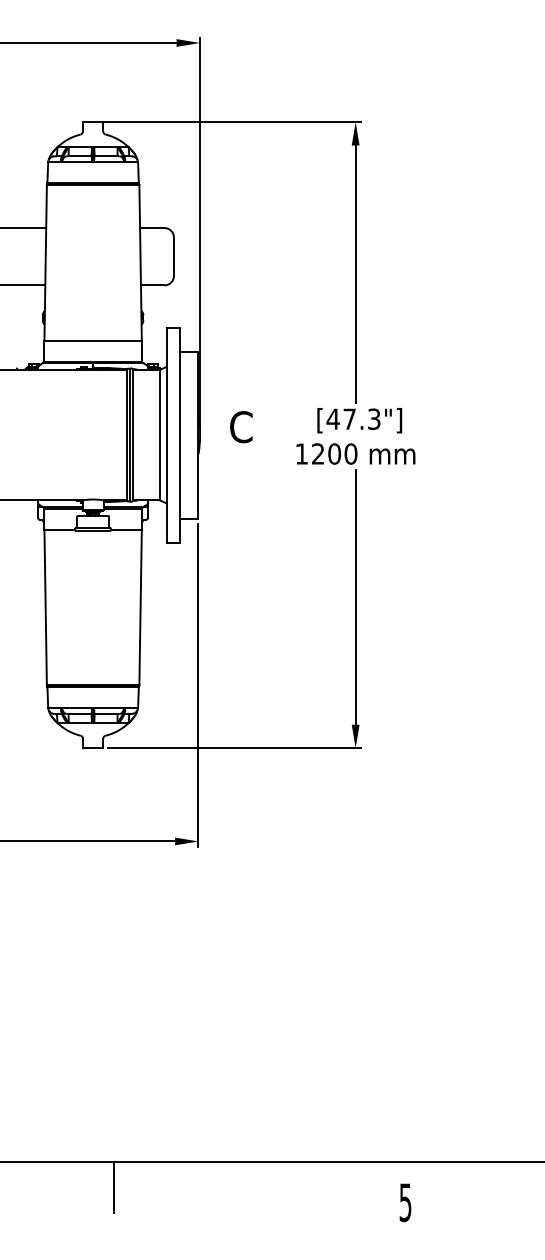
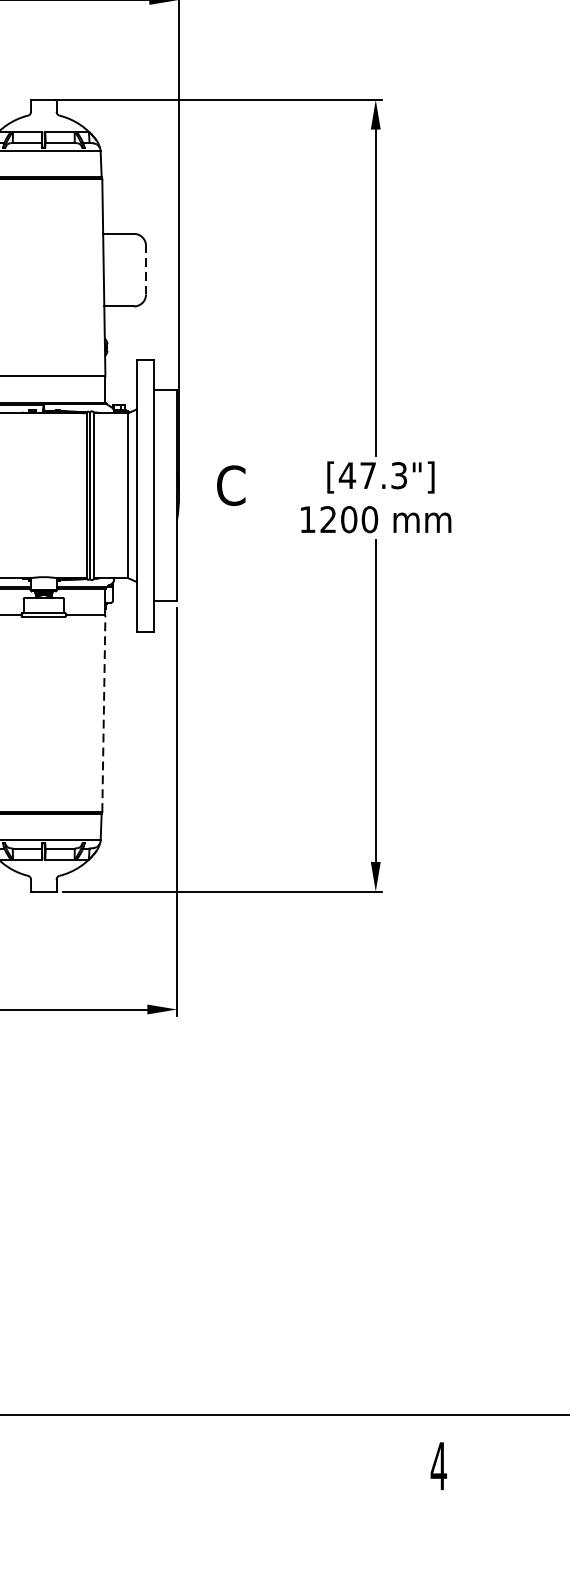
line: (173, 256) -> (145, 269), solid -> dashed
line: (140, 607) -> (103, 713), solid -> dashed
line: (113, 1187) -> (69, 1447), removed
text: (405, 1202) -> (438, 1466), 5 -> 4

